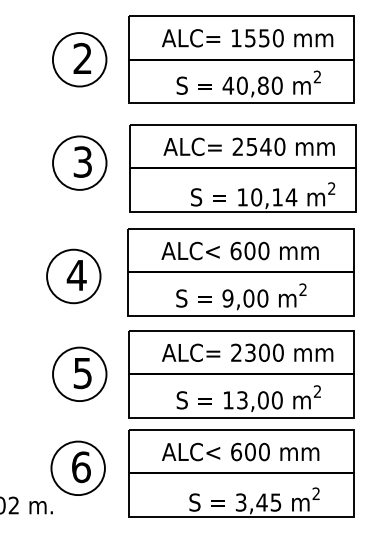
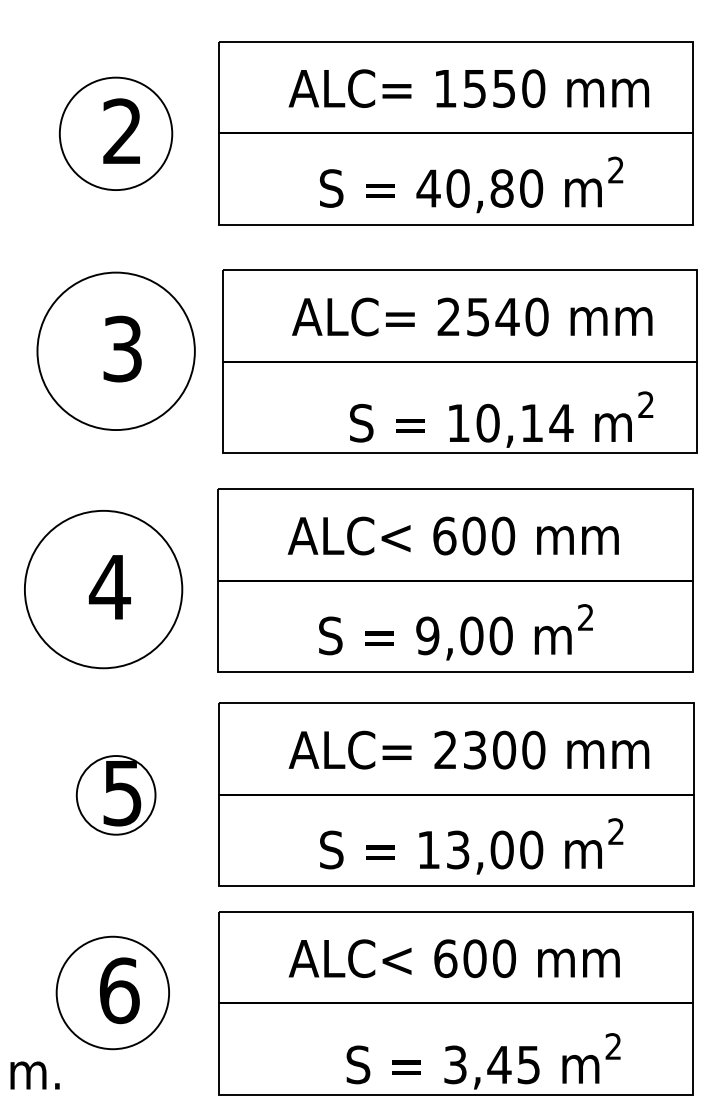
circle: (79, 162) -> (115, 349), size x1.4
circle: (73, 276) -> (102, 589), size x1.4
circle: (79, 374) -> (115, 795), size x0.7

